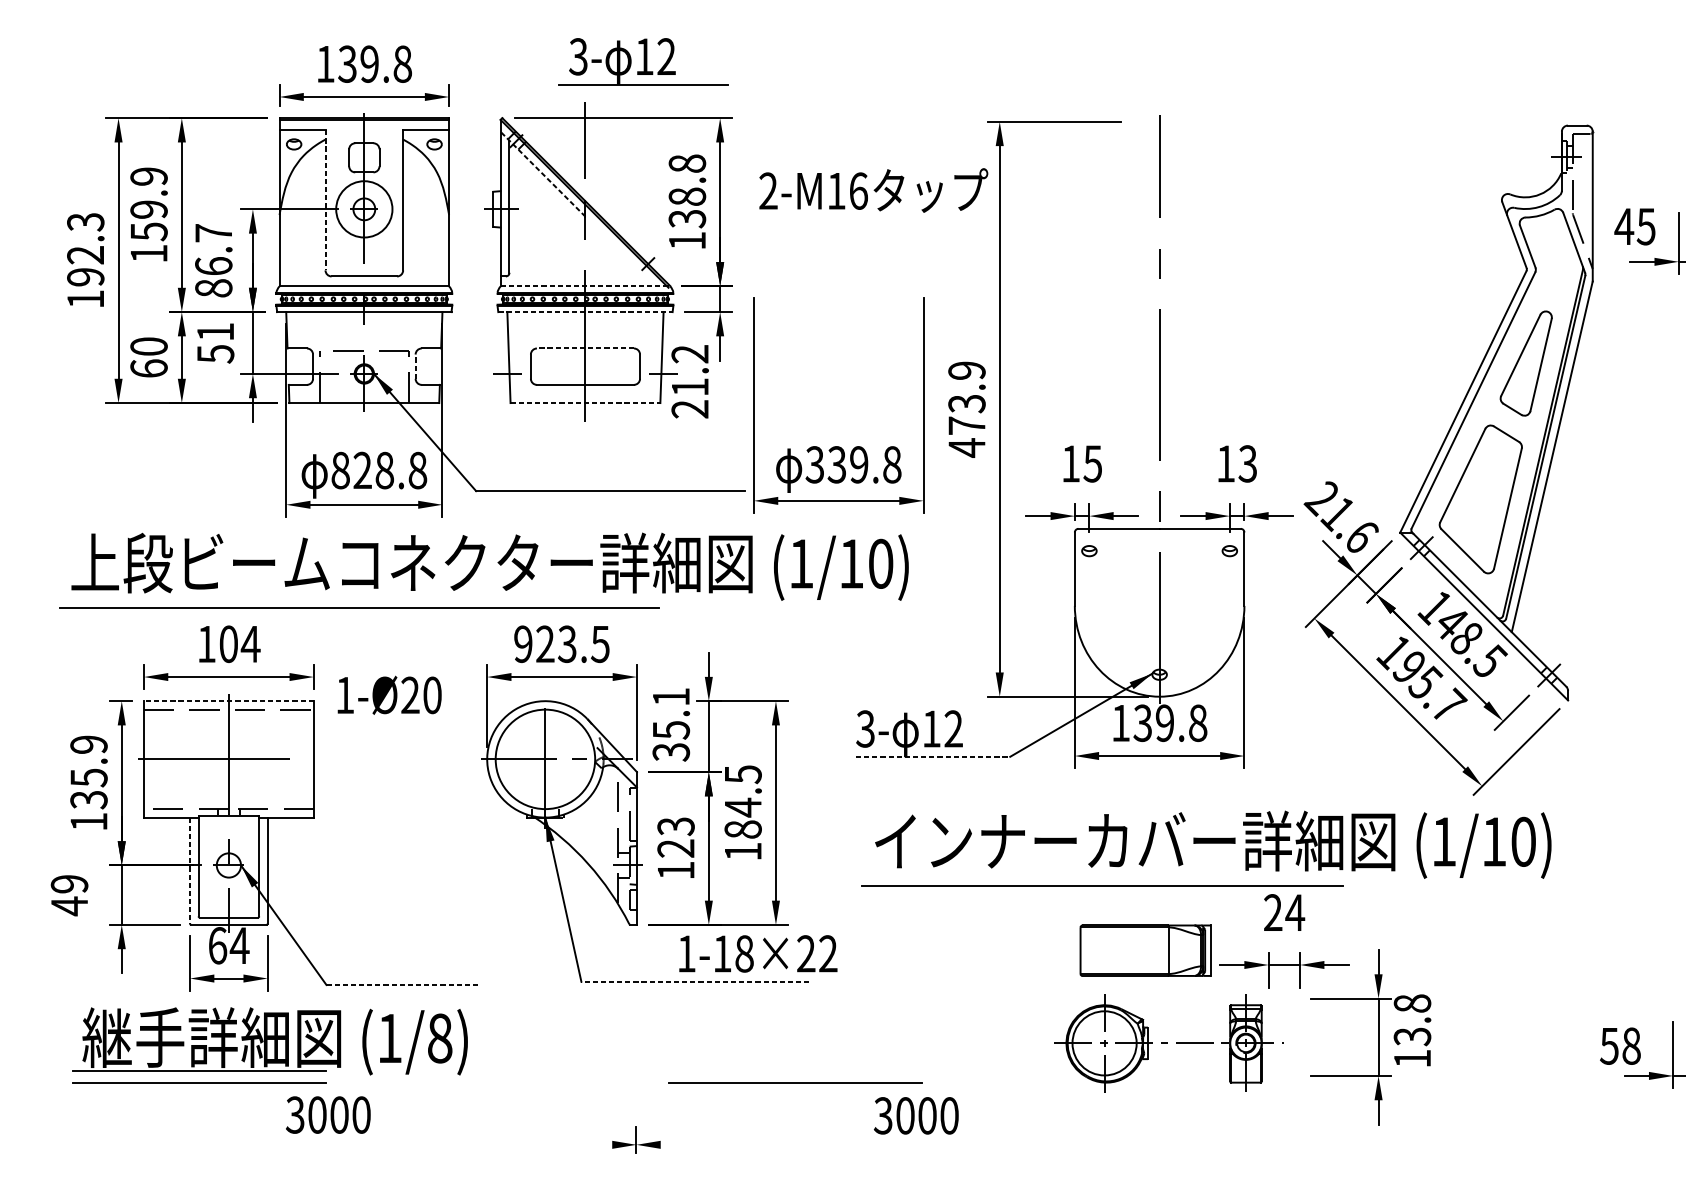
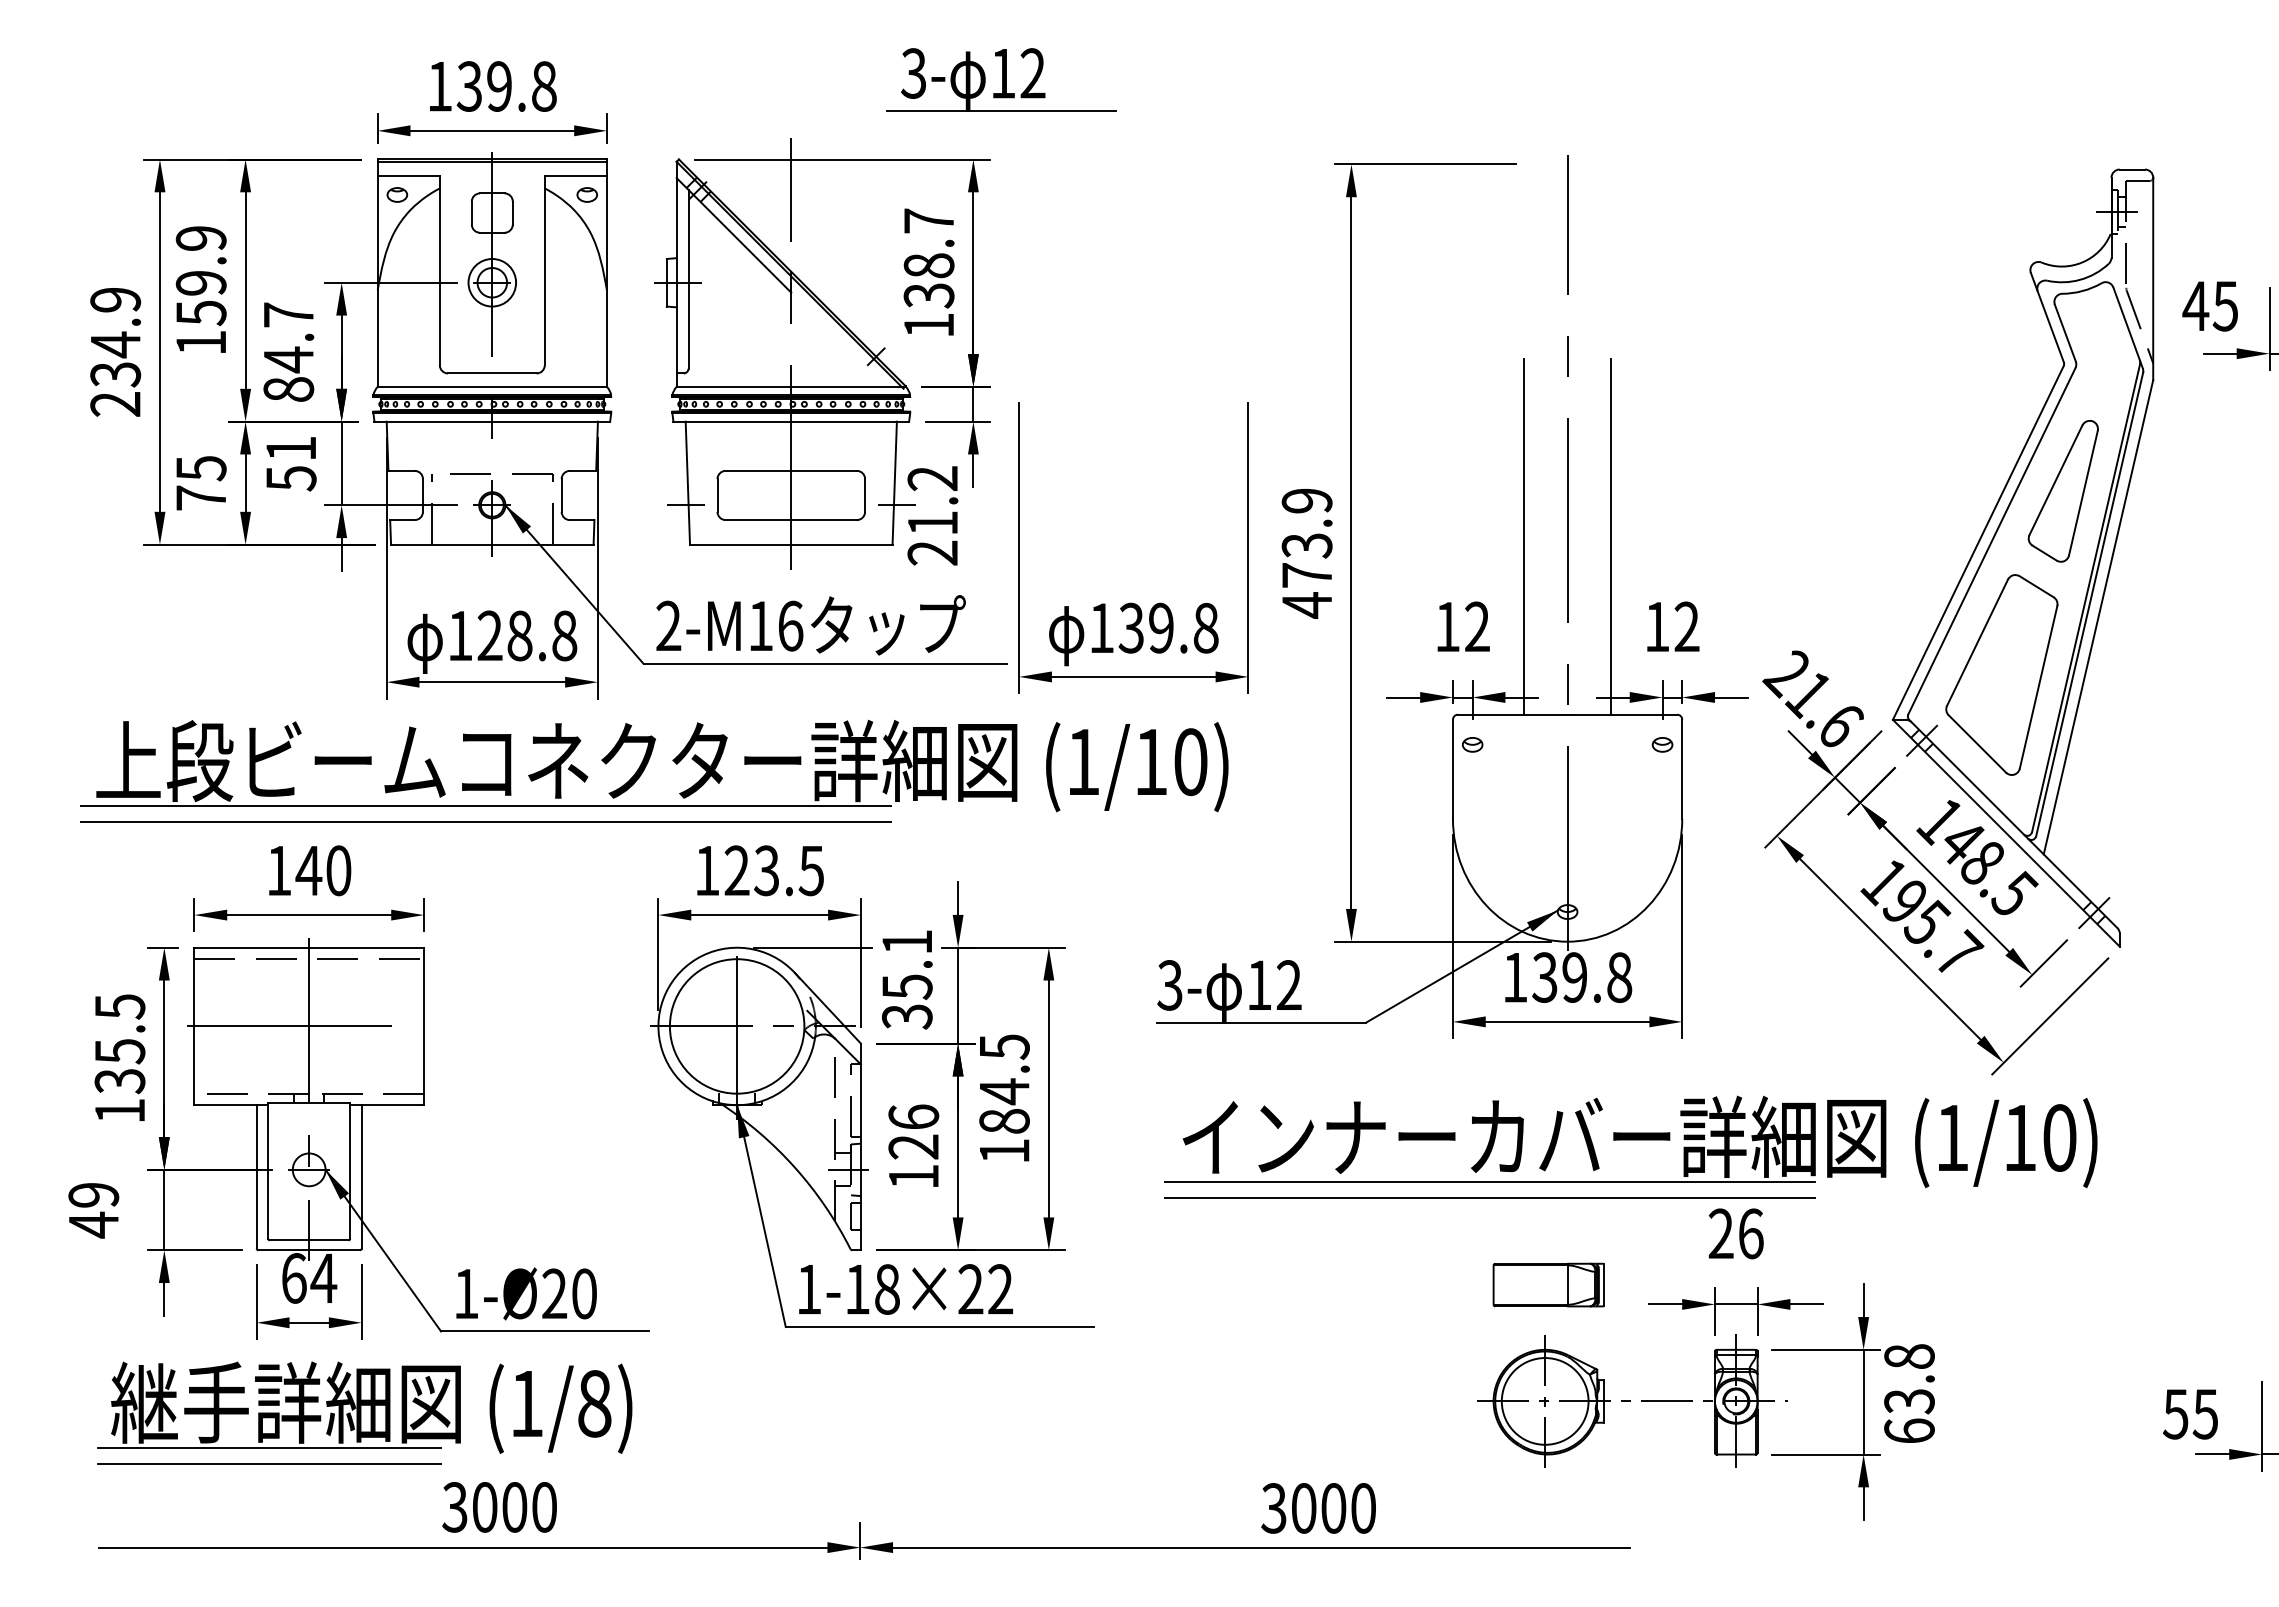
part: (643, 61) -> (1001, 79), moved
text: (686, 163) -> (928, 220), 138.8 -> 138.7
line: (542, 174) -> (733, 235), dashed -> solid
text: (873, 190) -> (810, 625), moved
line: (325, 200) -> (439, 270), dashed -> solid
circle: (364, 209) -> (492, 282), size x0.62
text: (85, 260) -> (115, 352), 192.3 -> 234.9
text: (213, 266) -> (288, 359), 86.7 -> 84.7
line: (585, 286) -> (791, 386), dashed -> solid
line: (585, 311) -> (791, 421), dashed -> solid
line: (585, 348) -> (791, 470), dashed -> solid
text: (148, 357) -> (200, 483), 60 -> 75
line: (415, 365) -> (561, 494), dashed -> solid
line: (1127, 397) -> (1524, 536), added
line: (1192, 397) -> (1611, 536), added
line: (585, 402) -> (791, 544), dashed -> solid
text: (1092, 463) -> (1476, 626), 15 -> 12
text: (814, 464) -> (1100, 627), 339.8 -> 139.8
text: (1247, 464) -> (1686, 627), 13 -> 12
text: (340, 470) -> (460, 635), 828.8 -> 128.8
line: (359, 595) -> (485, 805), added
text: (239, 644) -> (323, 870), 104 -> 140
text: (523, 644) -> (707, 870), 923.5 -> 123.5
text: (389, 695) -> (526, 1293), moved
line: (229, 701) -> (309, 947), dashed -> solid
line: (601, 701) -> (812, 947), added
text: (88, 744) -> (119, 1006), 135.9 -> 135.5
line: (933, 756) -> (1261, 1022), dashed -> solid
text: (675, 826) -> (913, 1117), 123 -> 126
line: (189, 870) -> (256, 1176), dashed -> solid
line: (1102, 874) -> (1490, 1181), added
text: (1294, 912) -> (1750, 1233), 24 -> 26
part: (1145, 950) -> (1548, 1284), size x0.62
text: (757, 953) -> (905, 1289), moved
line: (695, 982) -> (939, 1327), dashed -> solid
line: (402, 985) -> (544, 1331), dashed -> solid
part: (1169, 1042) -> (1632, 1400), moved
text: (1631, 1046) -> (2205, 1414), 58 -> 55
text: (1412, 1058) -> (1909, 1430), 13.8 -> 63.8
line: (795, 1082) -> (1075, 1463), removed
text: (328, 1115) -> (499, 1507), moved
text: (916, 1115) -> (1318, 1508), moved
line: (345, 1144) -> (467, 1547), added
line: (929, 1144) -> (1256, 1547), added

